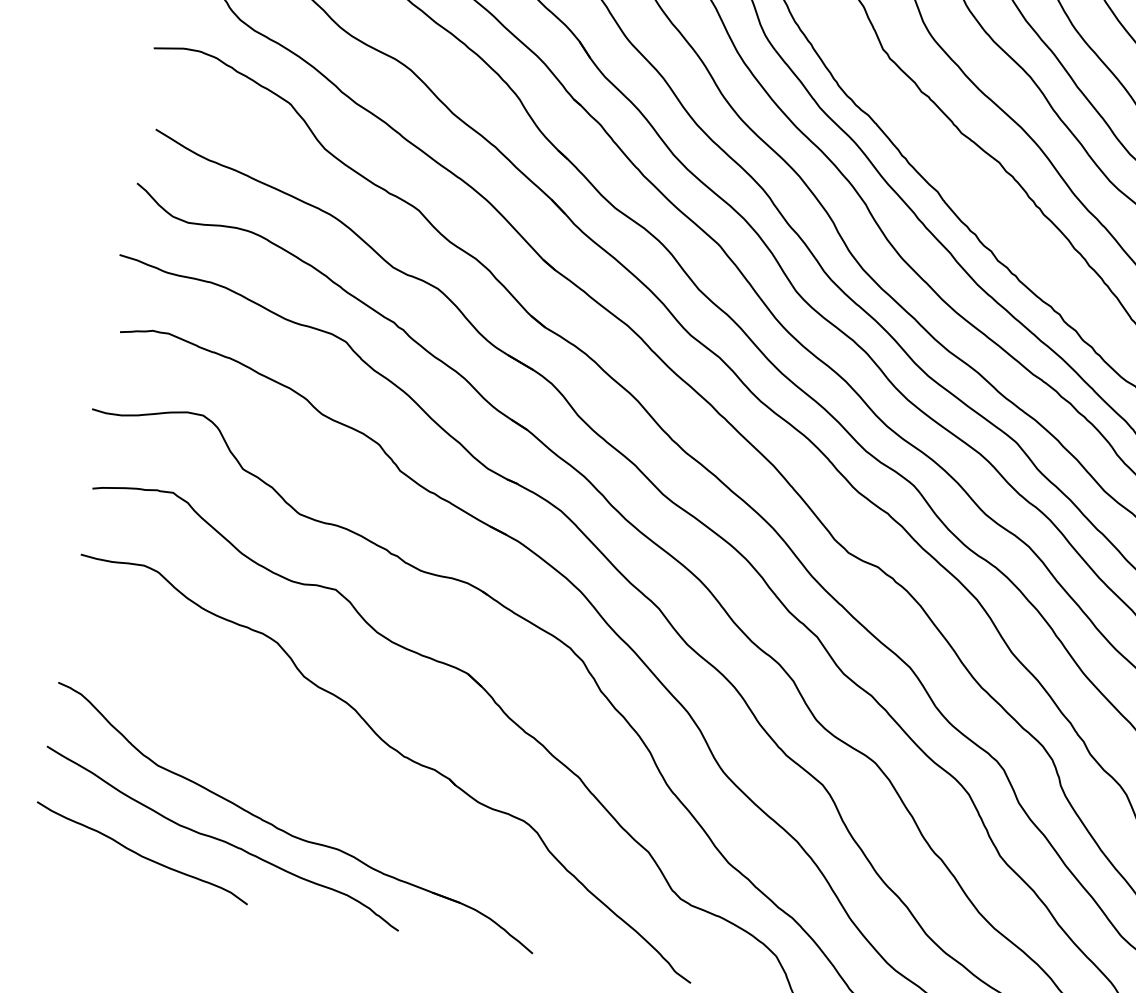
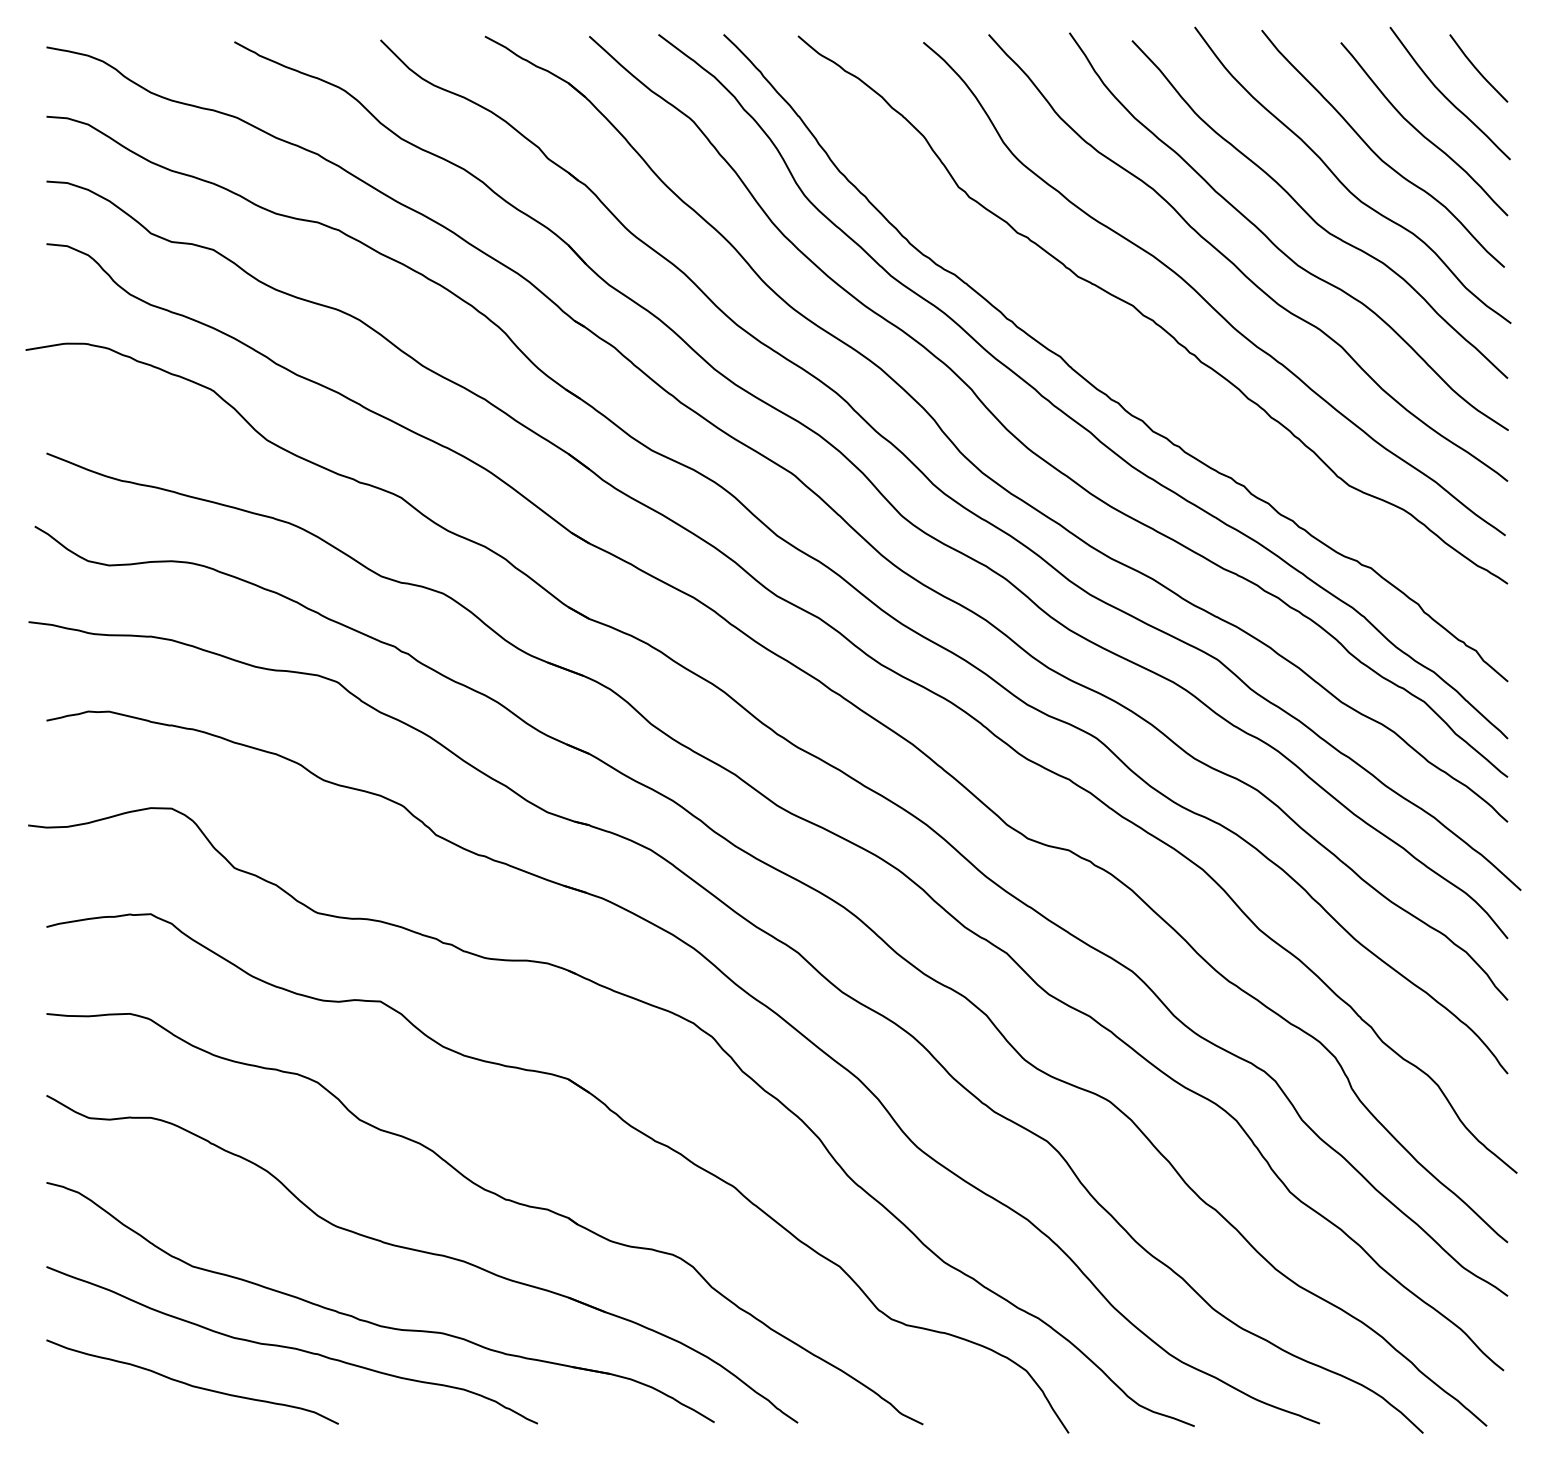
part: (336, 786) -> (425, 1253), added

